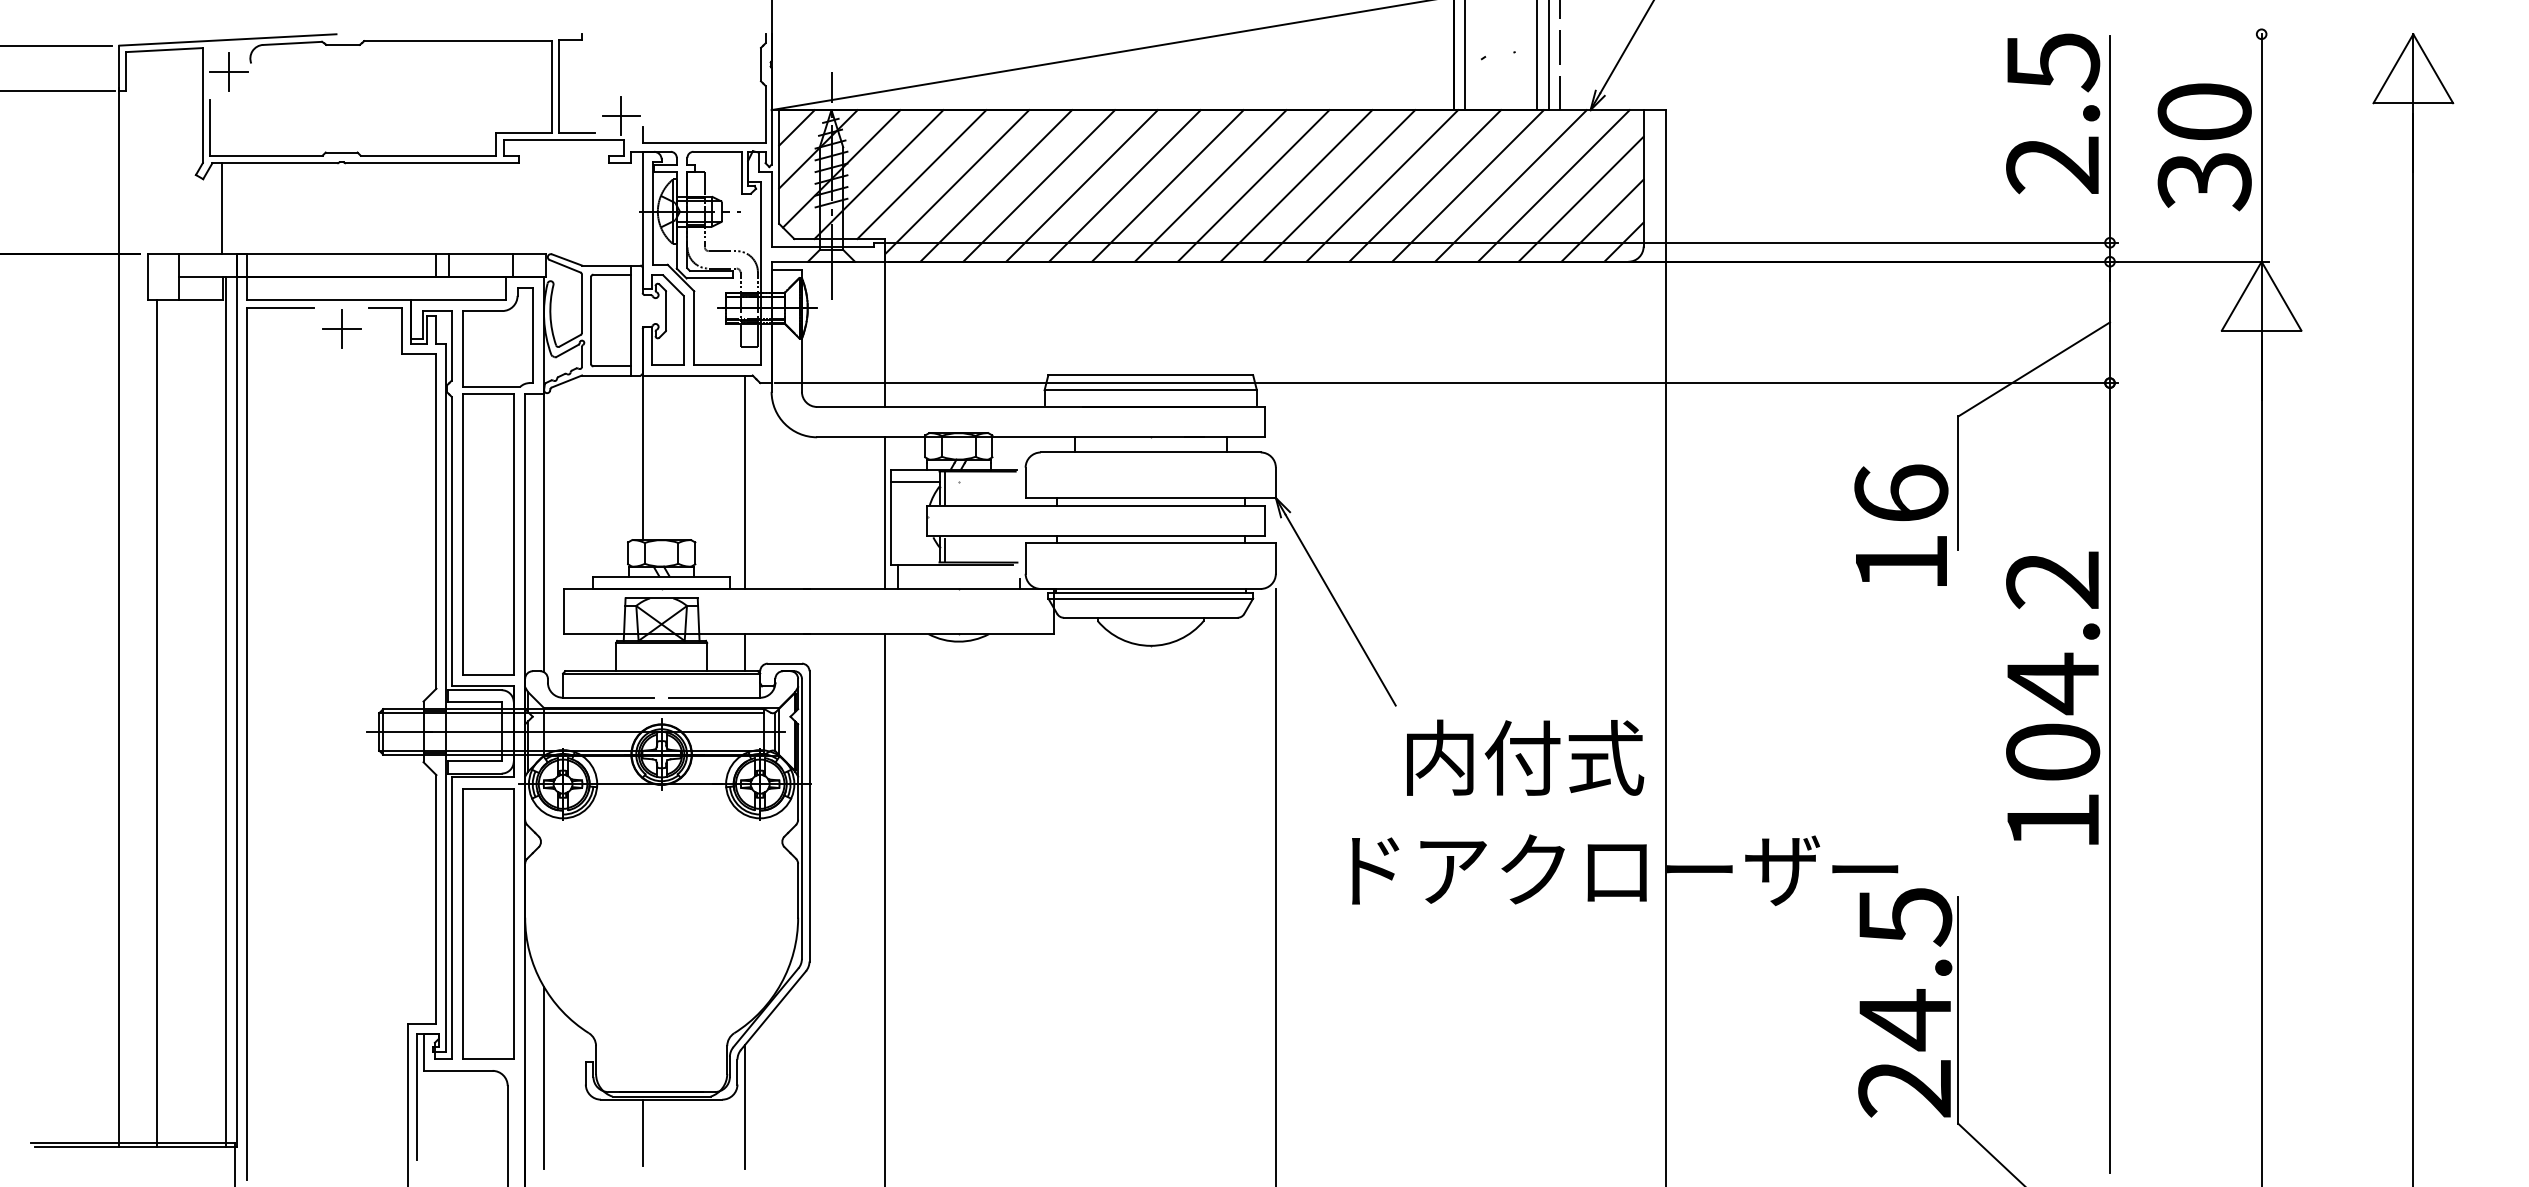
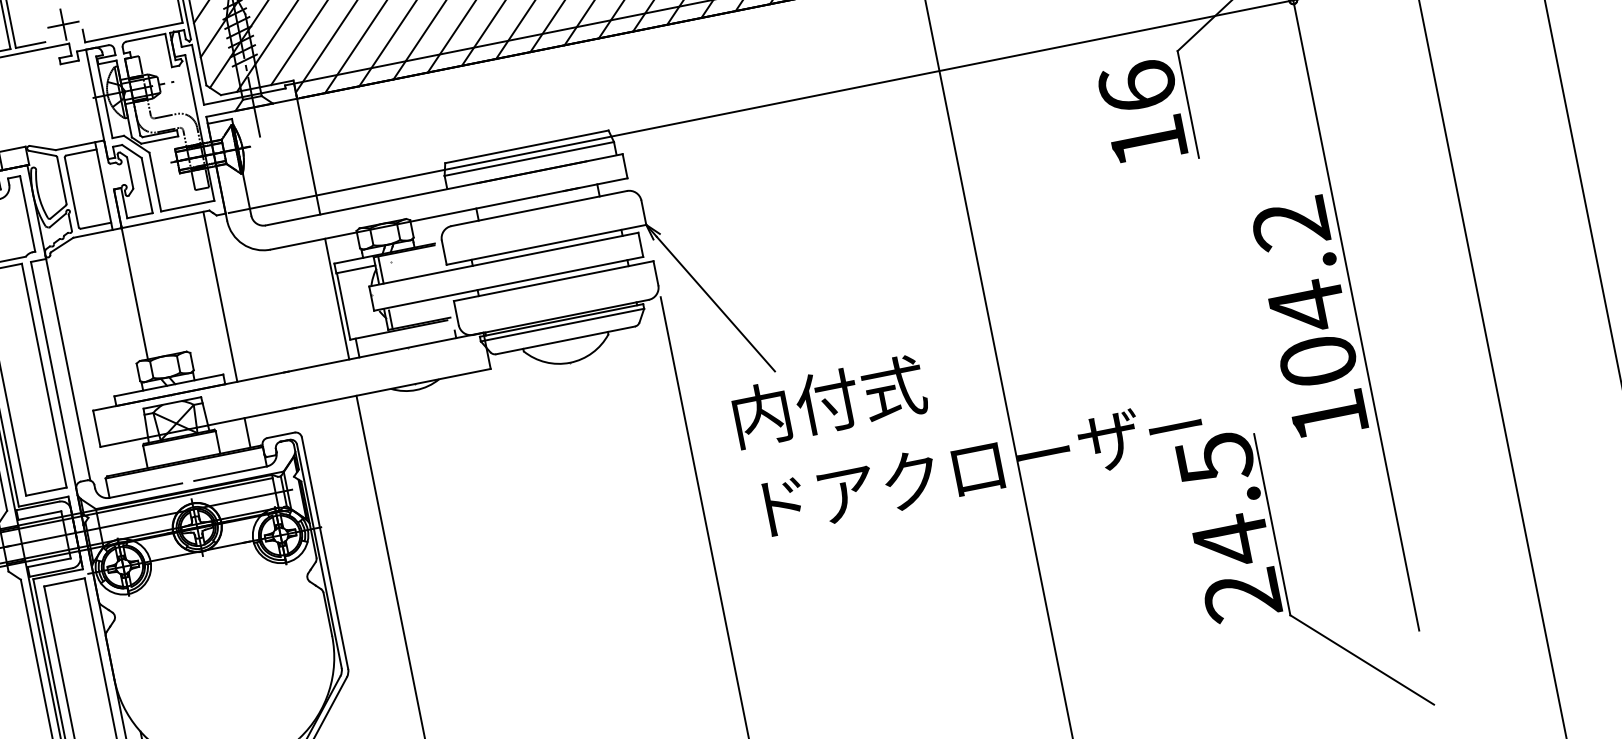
text: (1901, 524) -> (1142, 111), moved
text: (2053, 697) -> (1309, 317), moved
text: (1525, 757) -> (829, 401), moved

